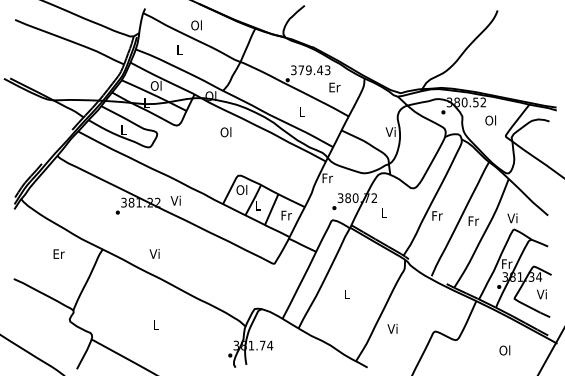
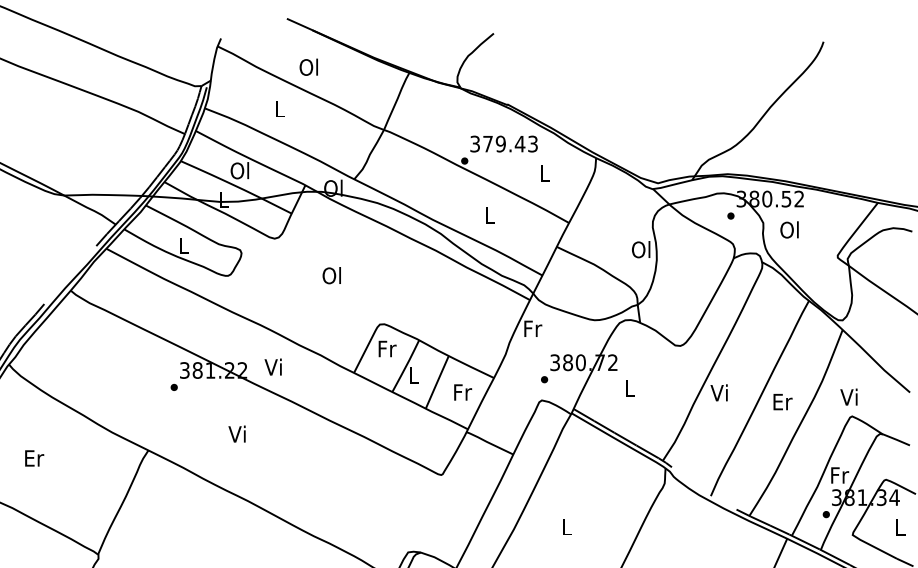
text: (334, 87) -> (544, 173), Er -> L
text: (490, 120) -> (789, 229), moved
text: (225, 132) -> (330, 276), moved
text: (390, 132) -> (640, 250), Vi -> Ol
text: (241, 189) -> (385, 347), Ol -> Fr
text: (436, 215) -> (719, 392), Fr -> Vi
text: (473, 220) -> (782, 400), Fr -> Er
text: (58, 253) -> (33, 457), moved
text: (154, 253) -> (236, 433), moved
text: (541, 294) -> (898, 527), Vi -> L

